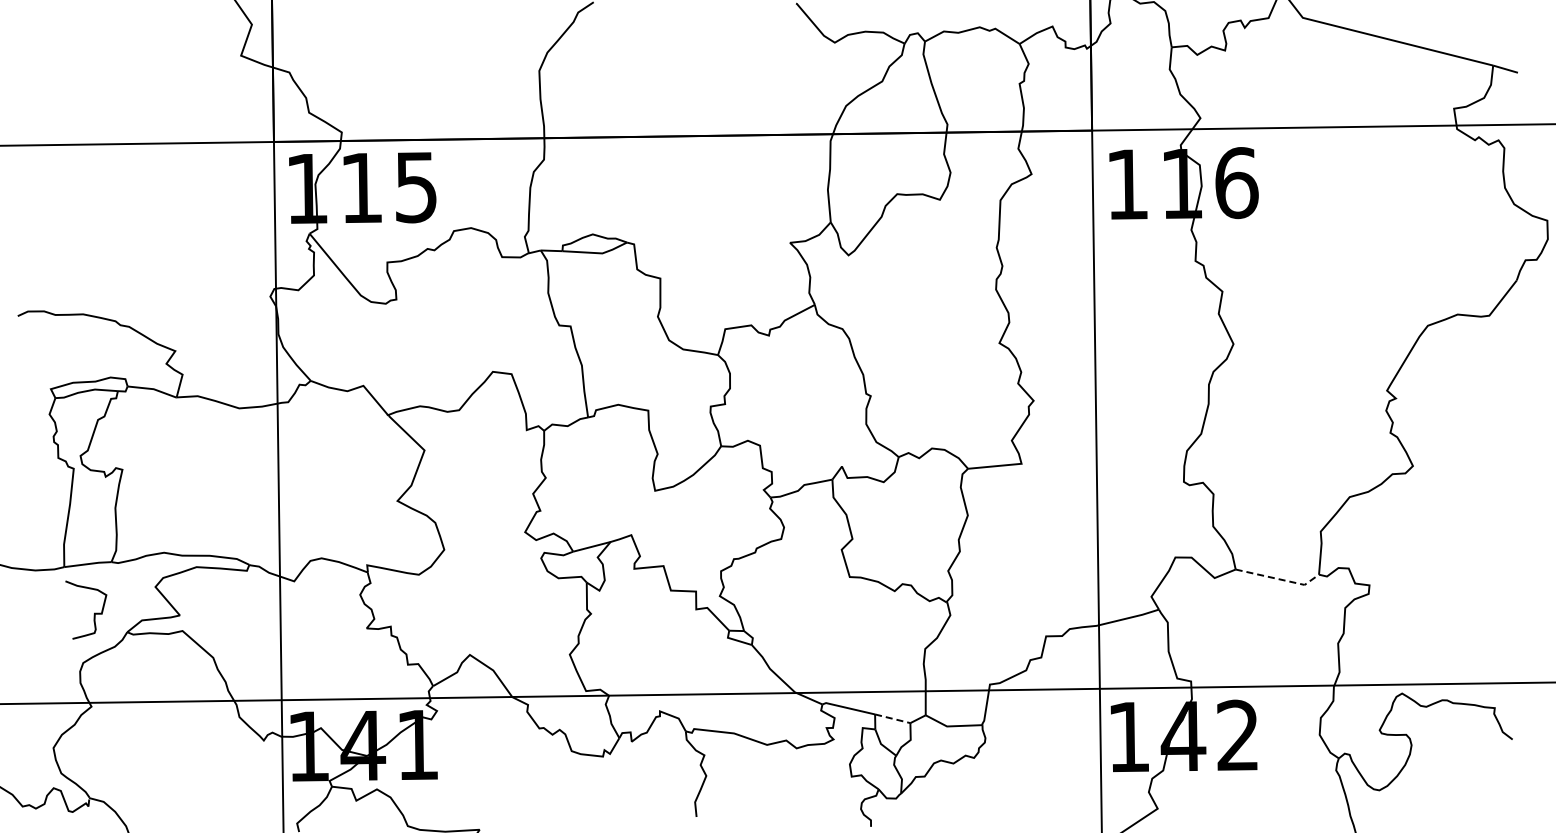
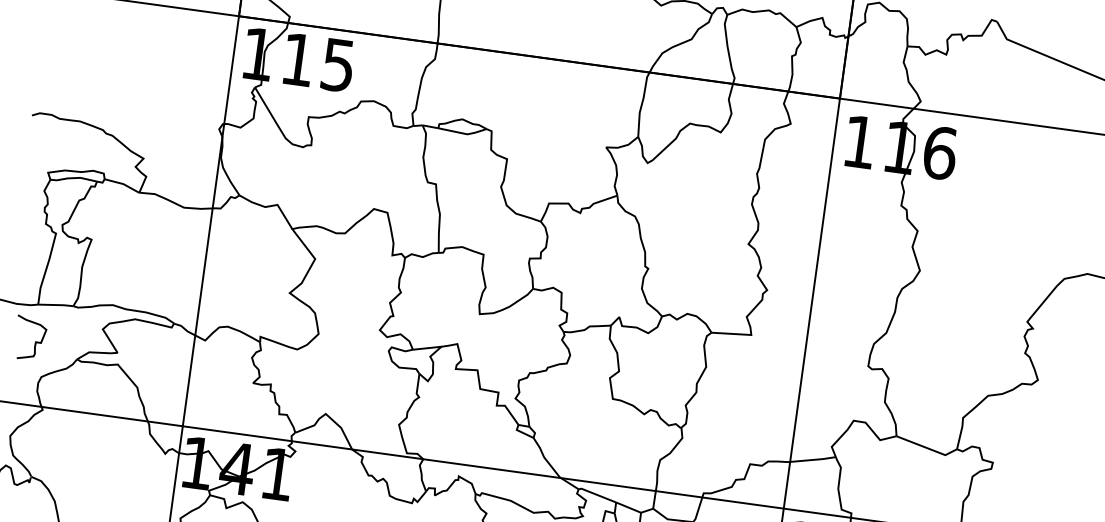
line: (1279, 579) -> (927, 448), dashed -> solid
curve: (94, 612) -> (35, 341), moved
line: (893, 718) -> (629, 507), dashed -> solid

